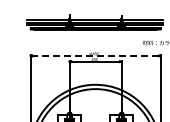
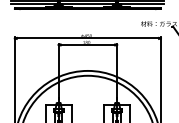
line: (95, 55) -> (87, 37), dashed -> solid

